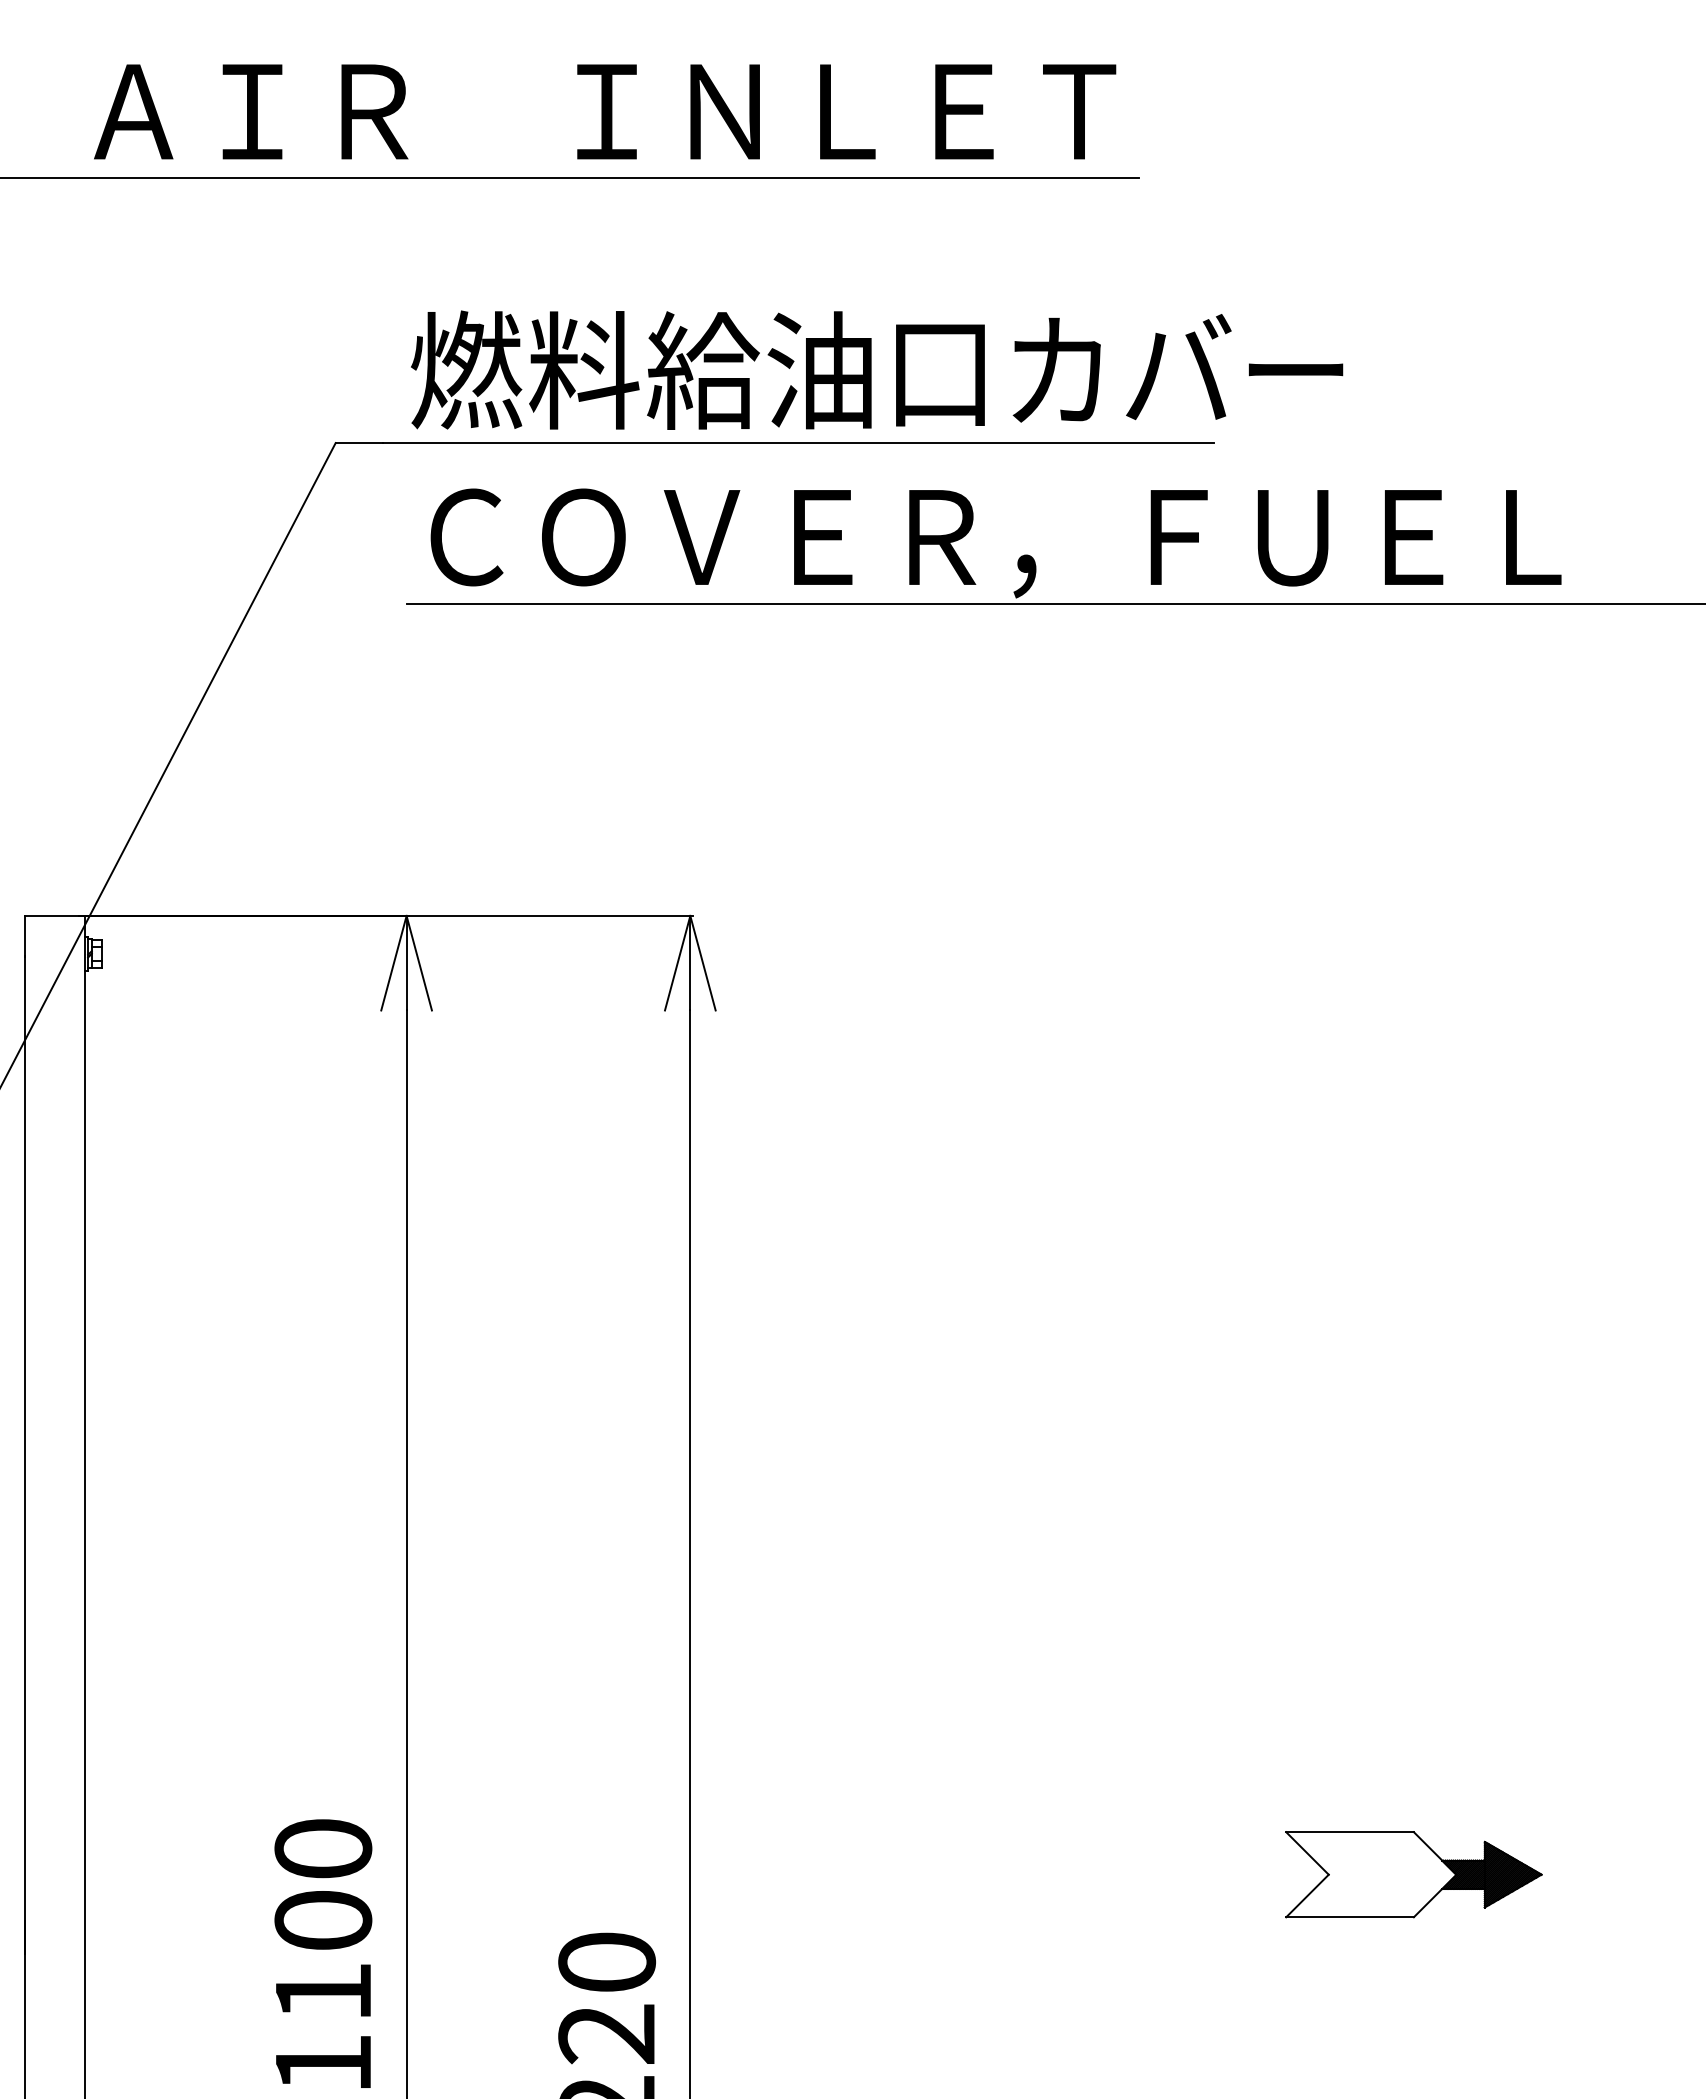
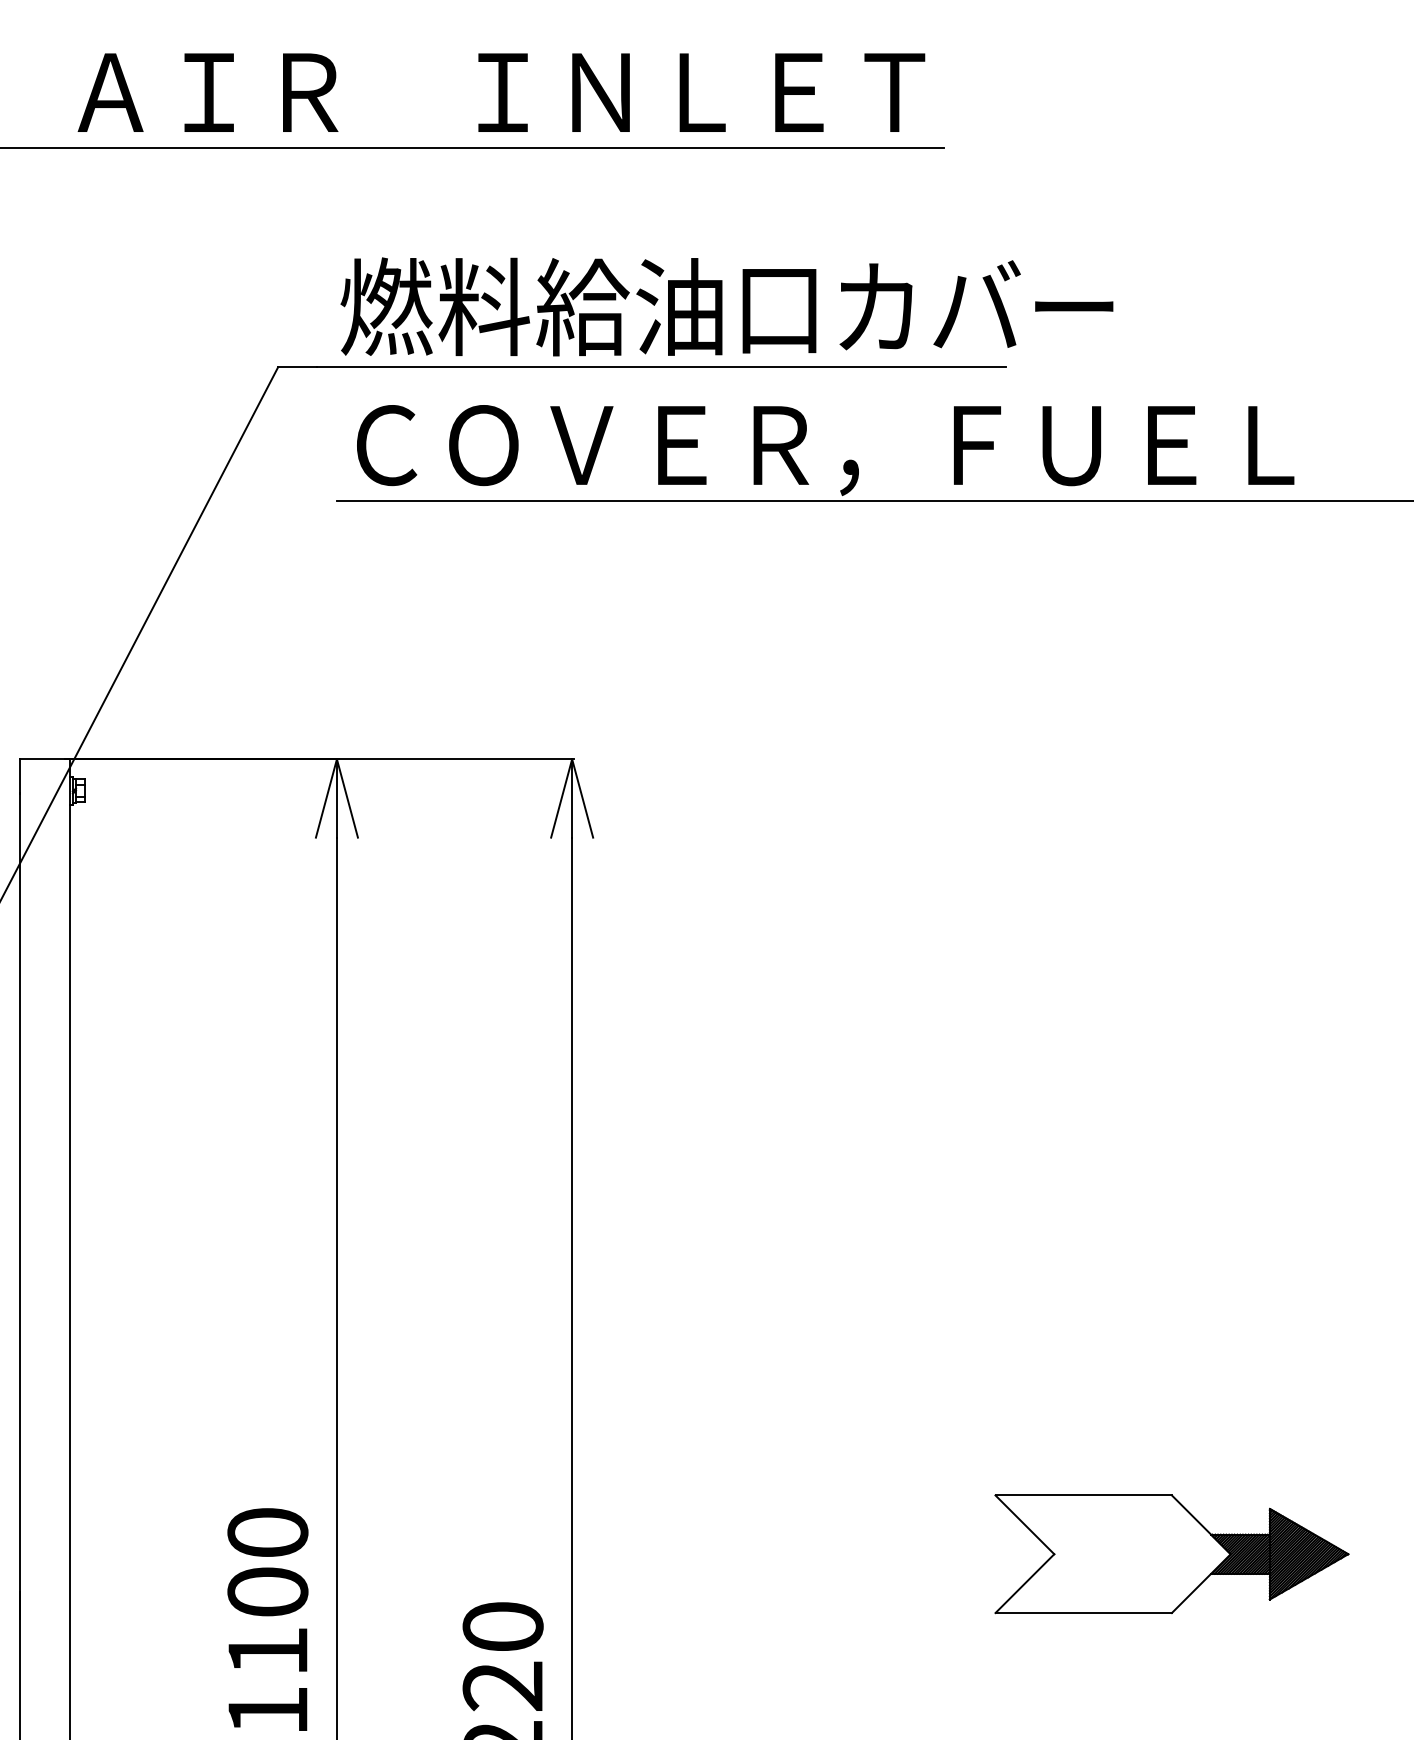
part: (1413, 1874) -> (1171, 1553), size x1.67

